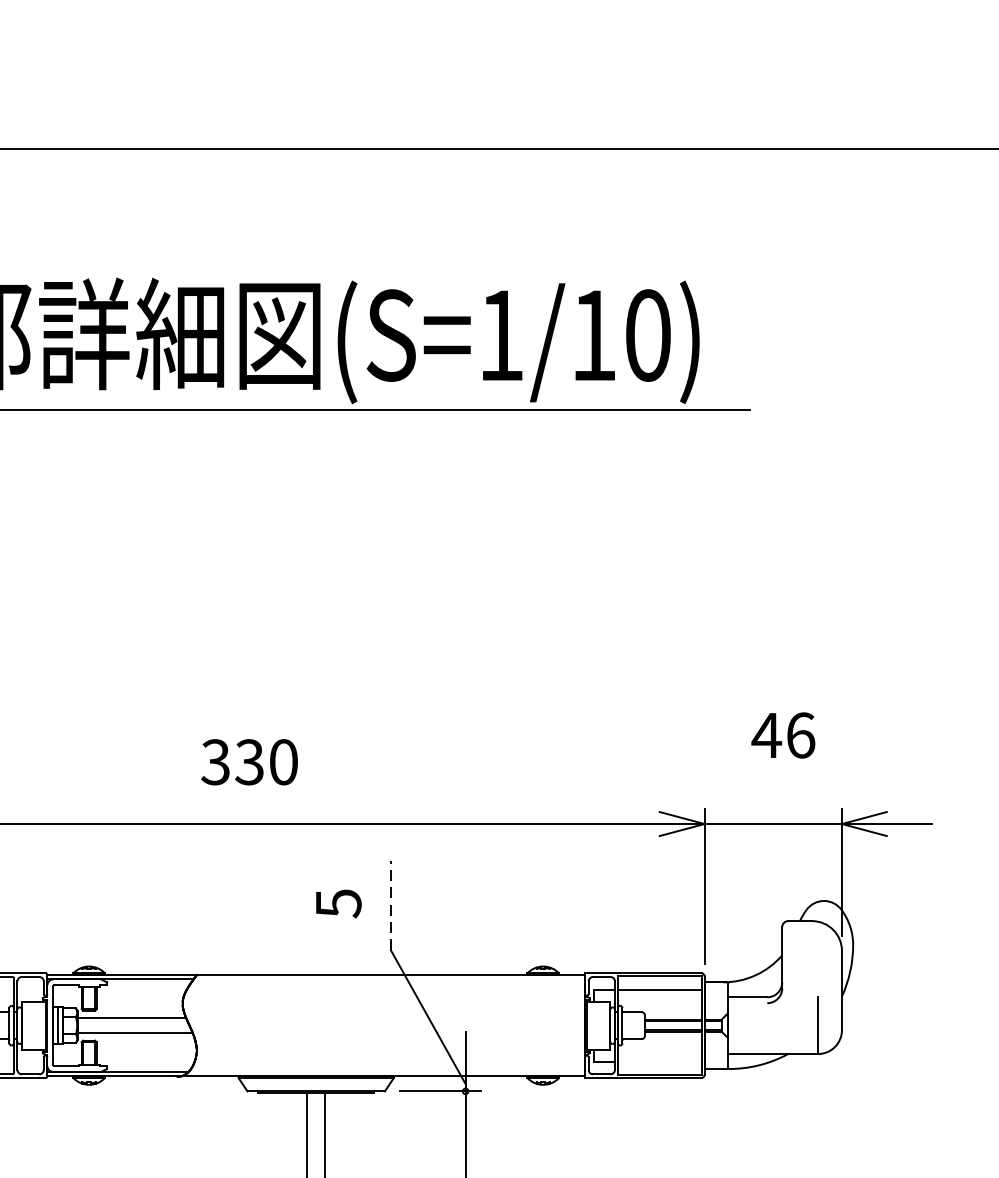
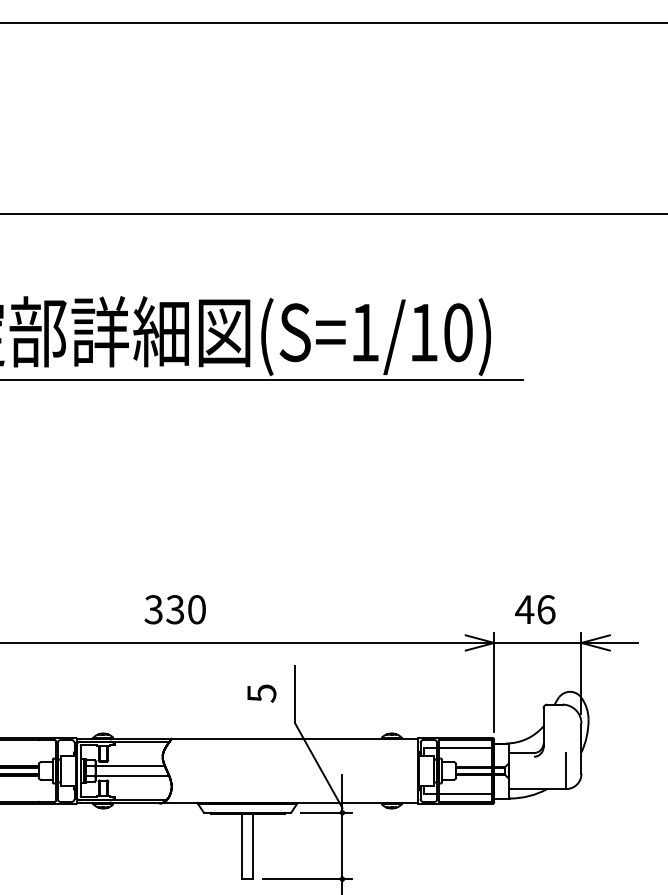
text: (783, 735) -> (535, 609), moved
text: (248, 761) -> (174, 609), moved
line: (390, 905) -> (294, 694), dashed -> solid
line: (659, 1061) -> (465, 793), added

